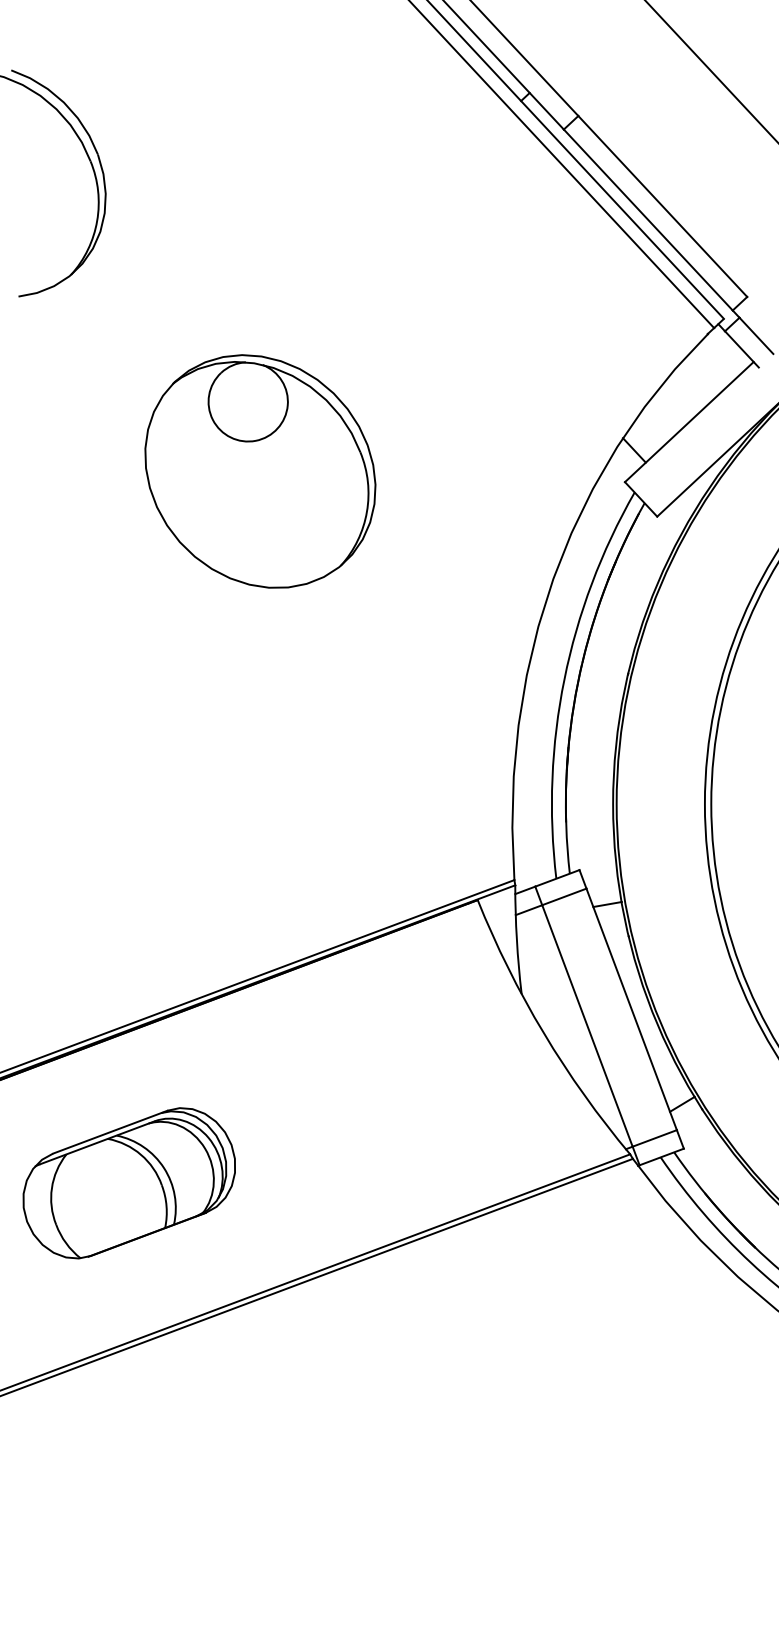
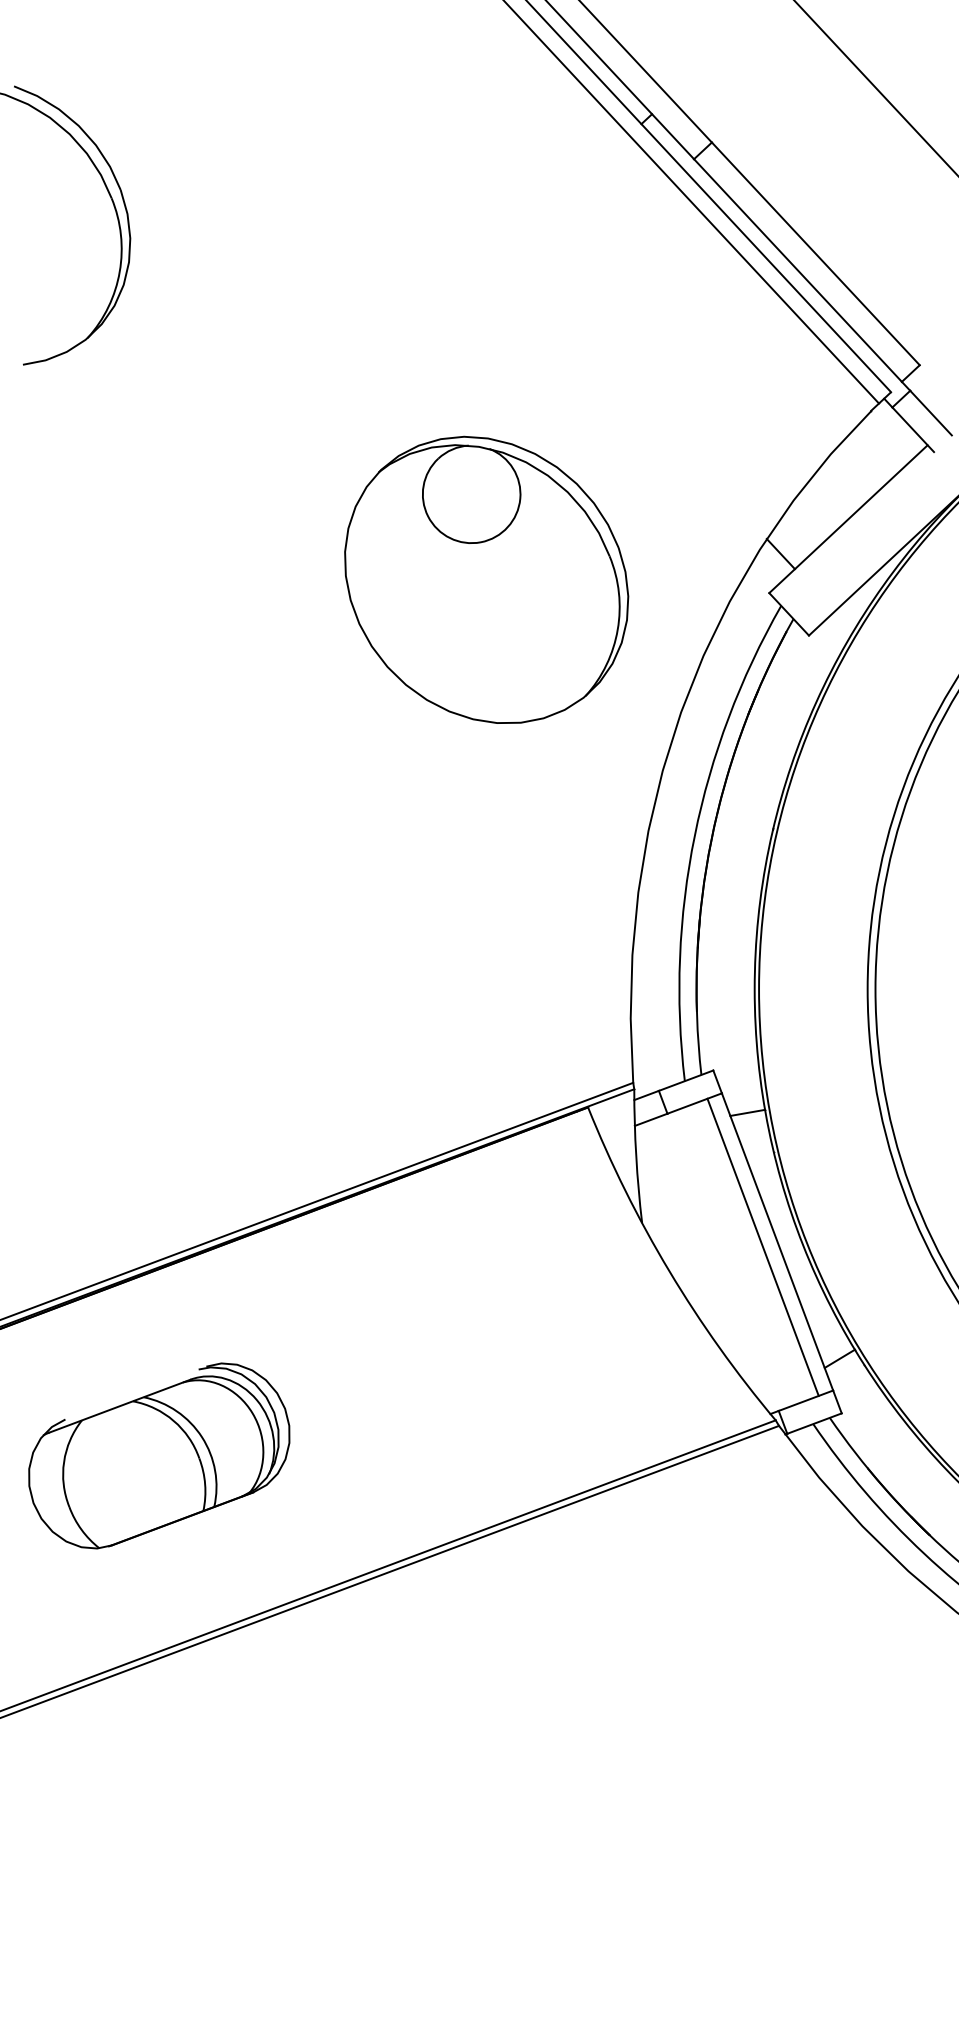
part: (260, 471) -> (486, 579), moved
line: (586, 1025) -> (762, 1246), moved
line: (109, 1131) -> (135, 1392), removed

